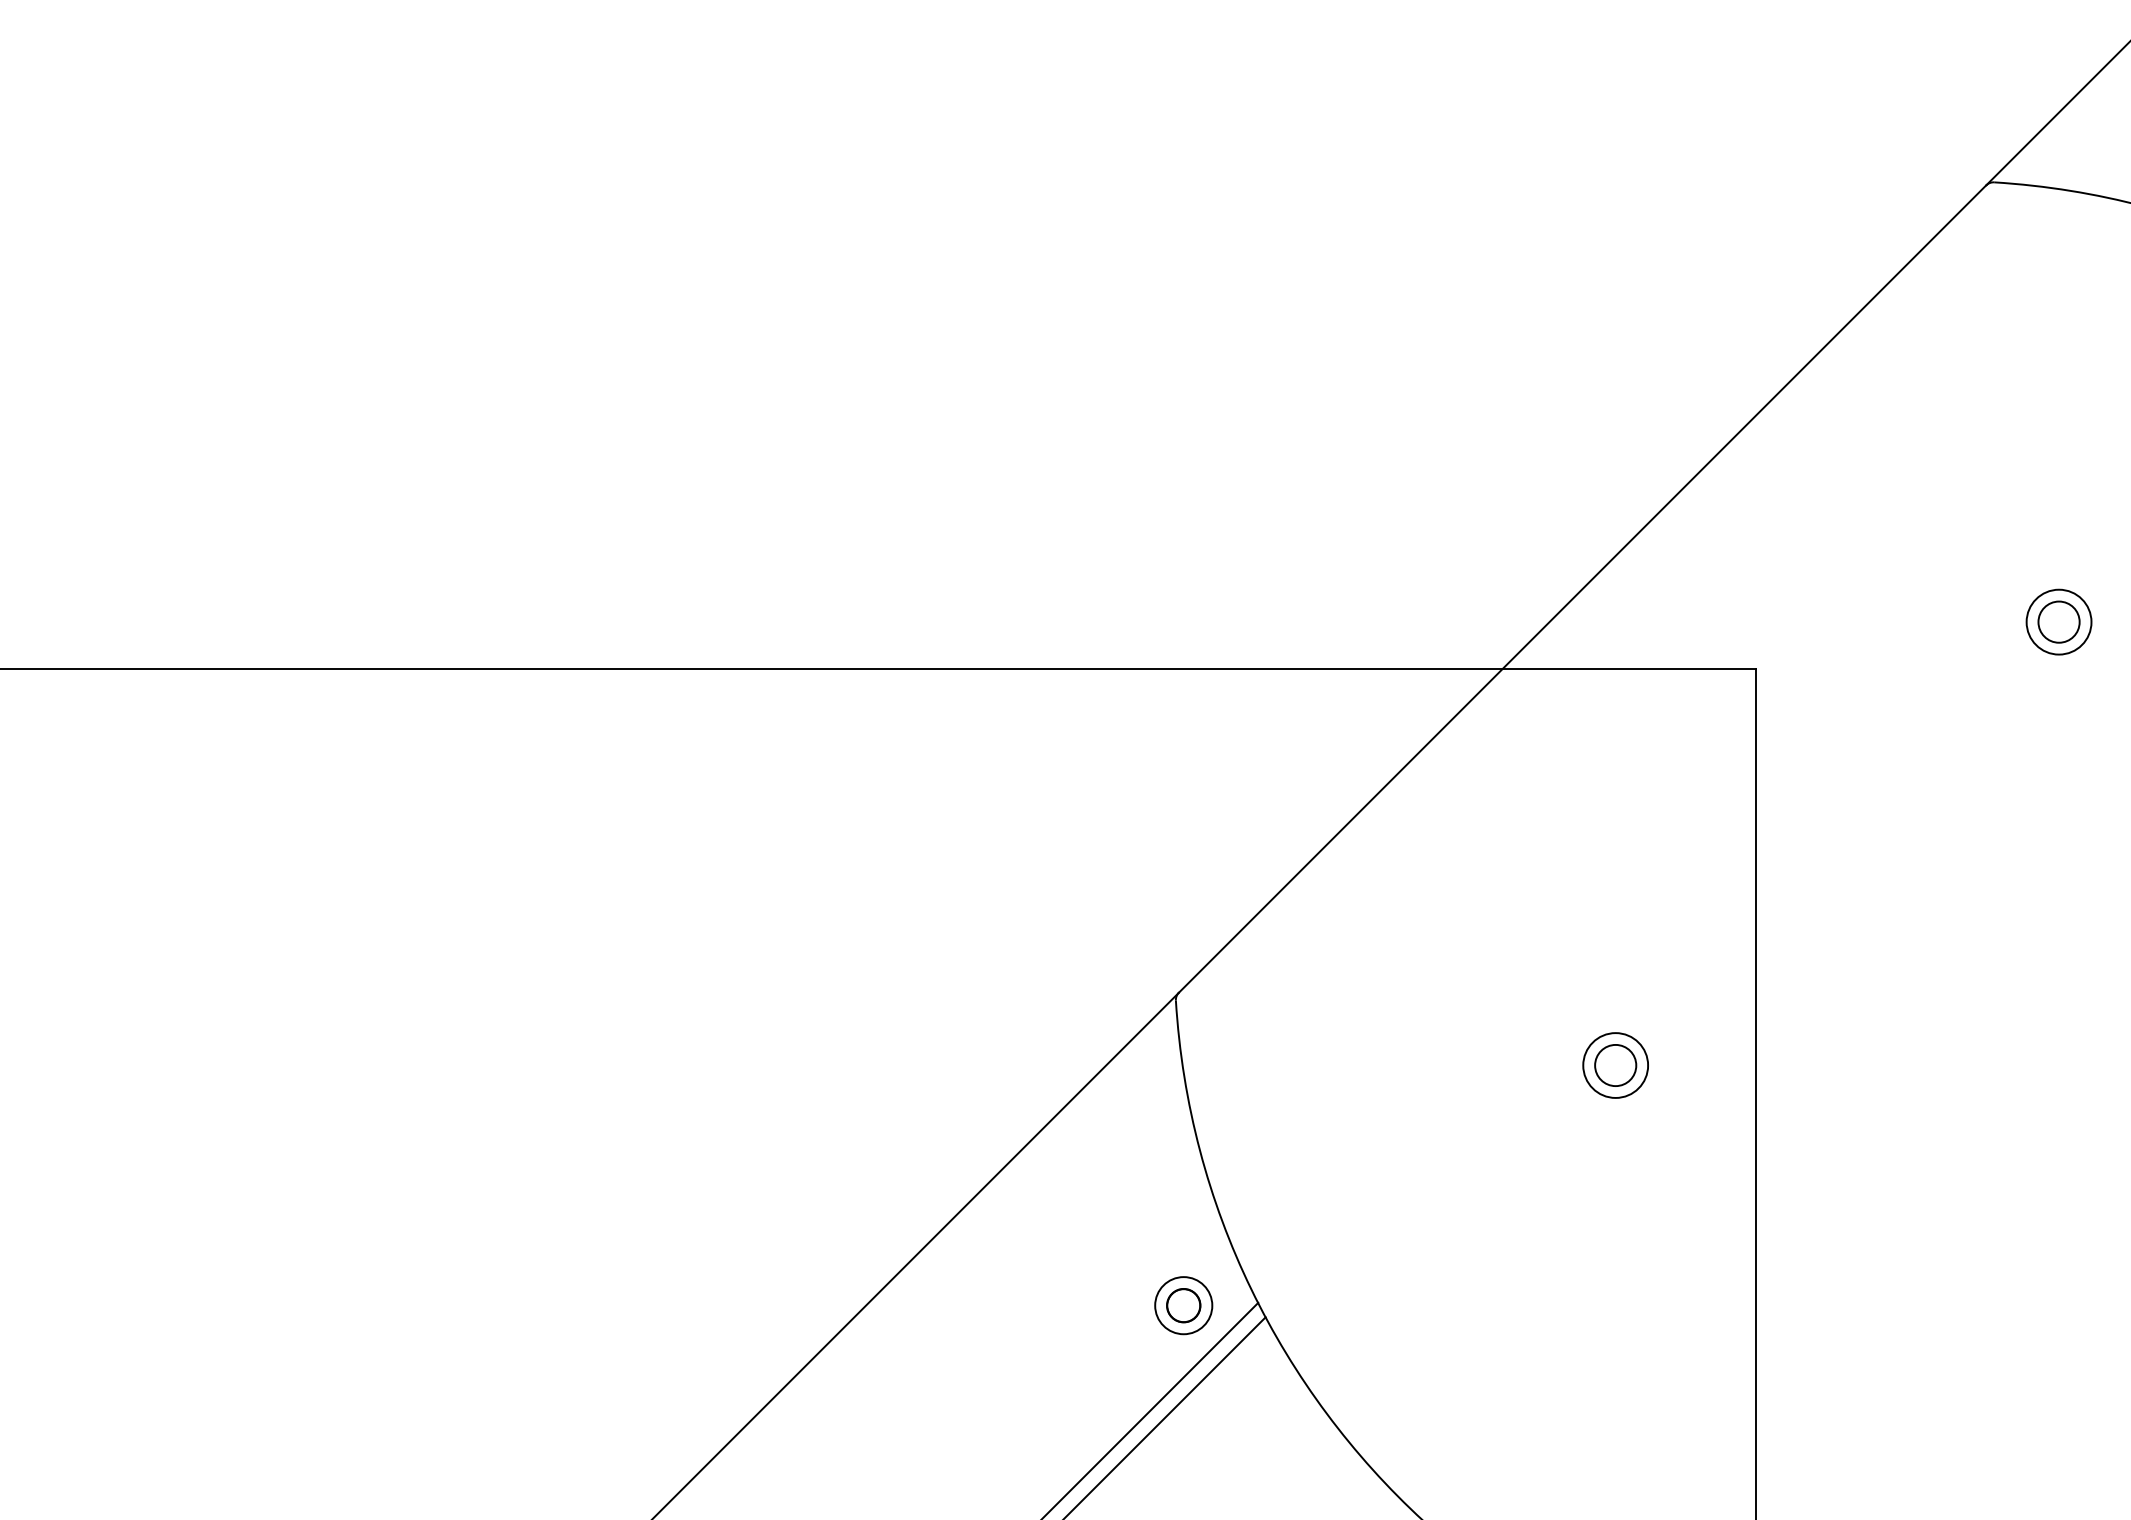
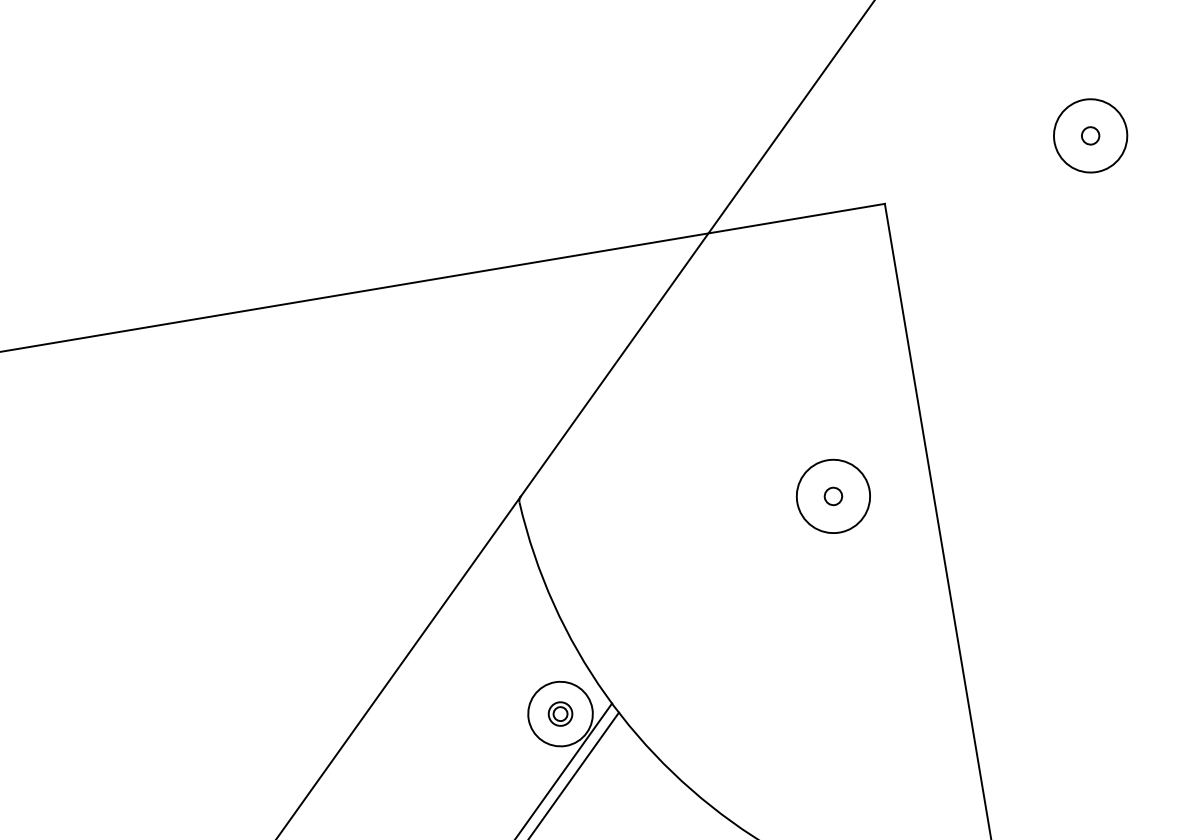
circle: (2058, 621) -> (1090, 135), size x0.6
circle: (2058, 621) -> (1090, 135), size x1.6
circle: (1615, 1065) -> (833, 496), size x0.6
circle: (1615, 1065) -> (833, 496), size x1.6
circle: (1183, 1305) -> (560, 714), size x0.6
circle: (1183, 1305) -> (560, 714), size x1.6

